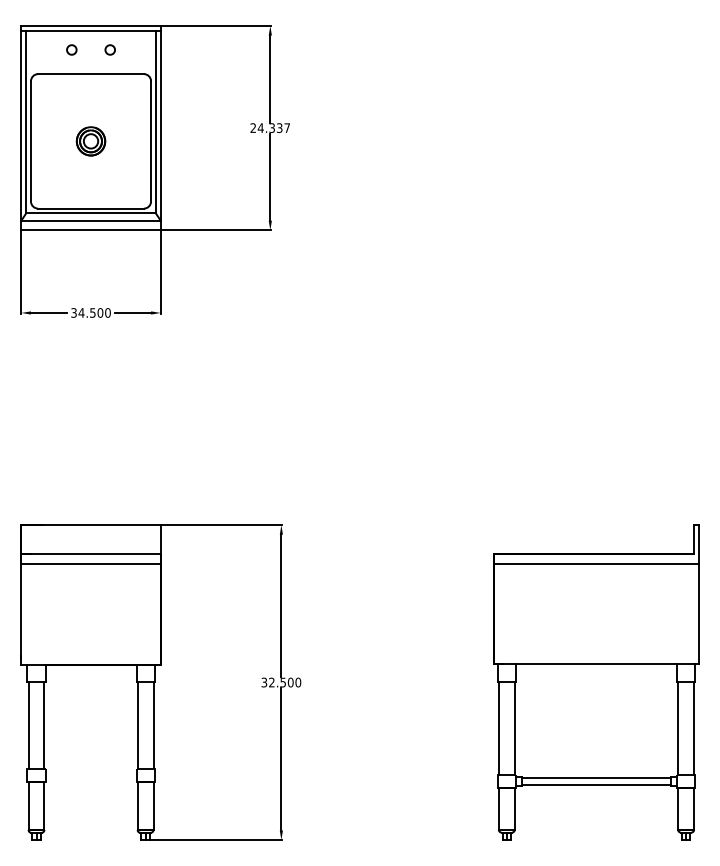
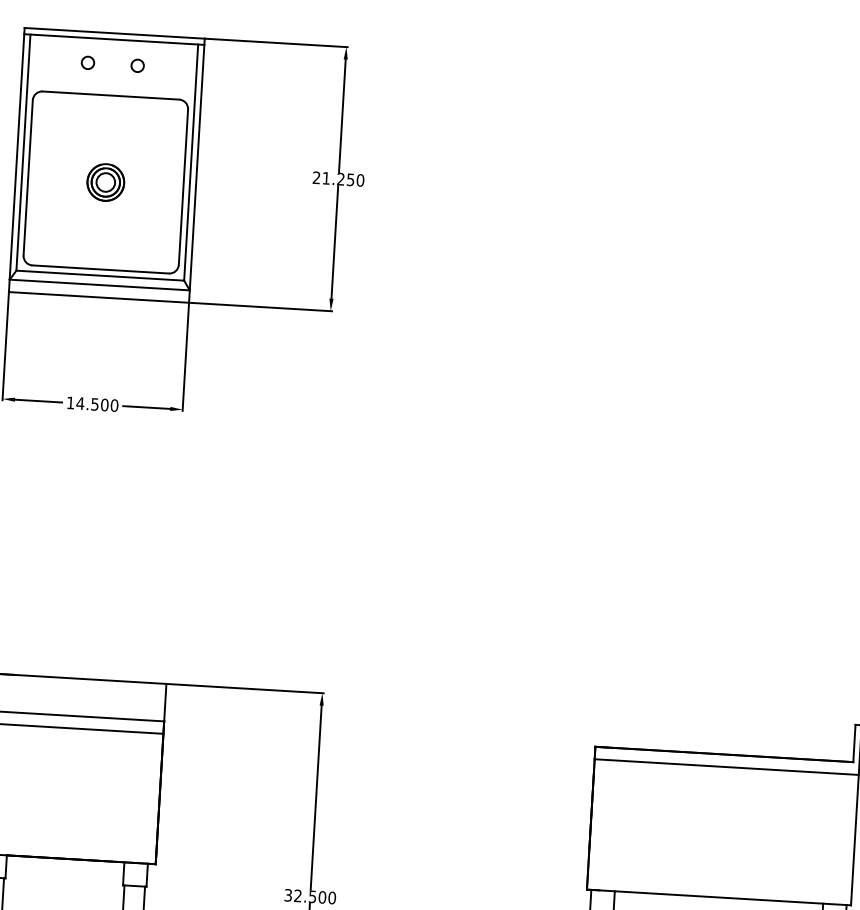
text: (273, 127) -> (342, 178), 24.337 -> 21.250
text: (73, 312) -> (70, 402), 34.500 -> 14.500

